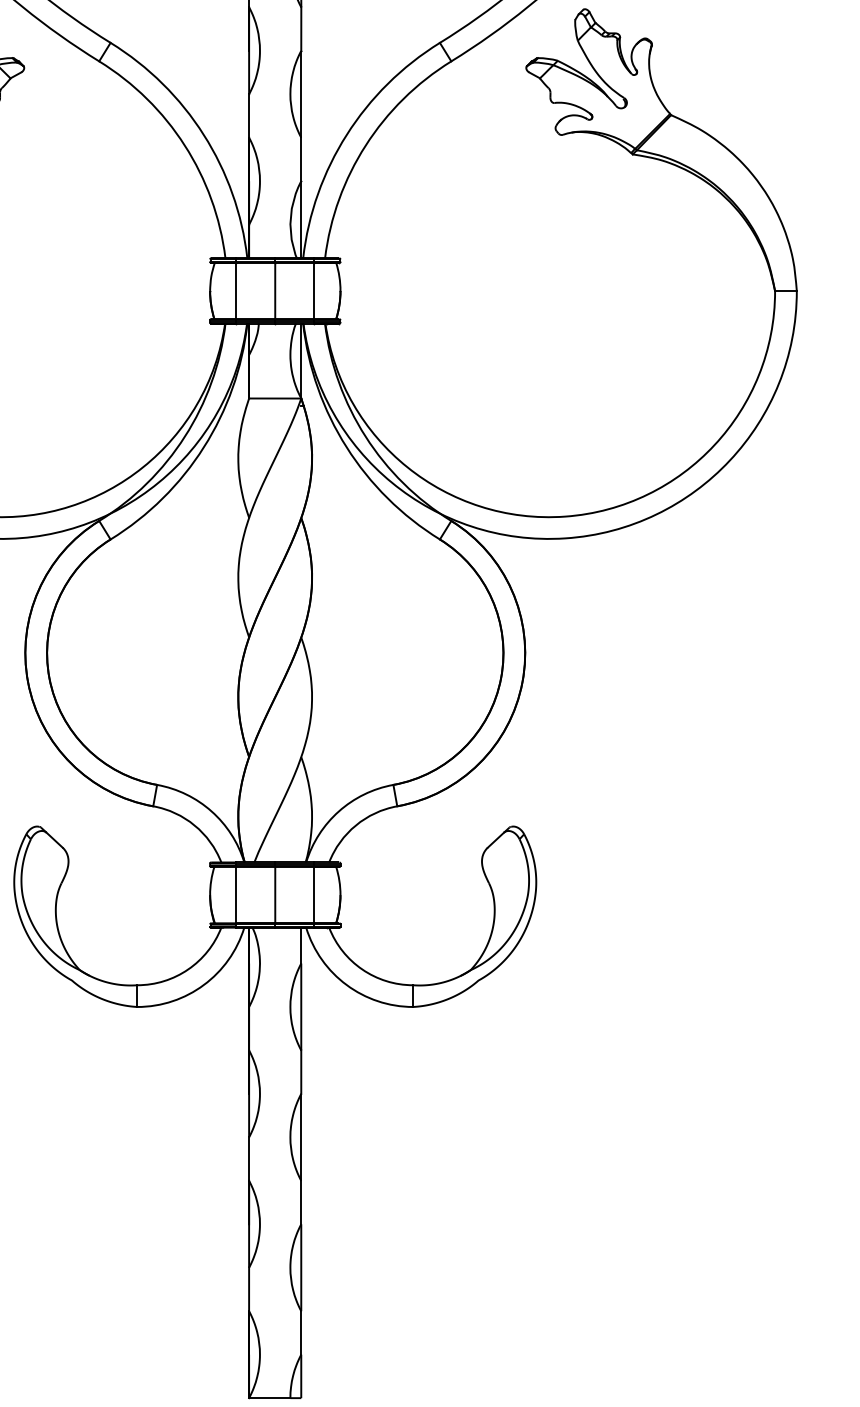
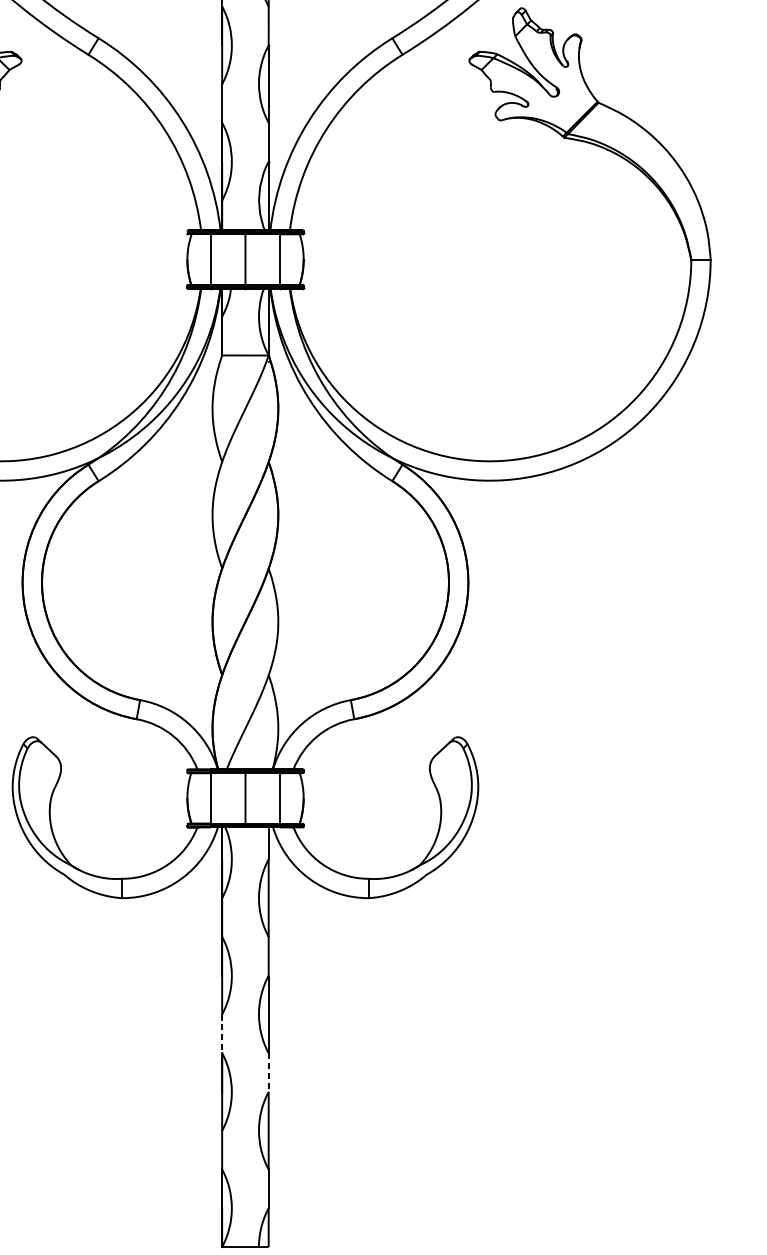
line: (249, 1159) -> (222, 1034), solid -> dashed
line: (301, 1202) -> (268, 1072), solid -> dashed

